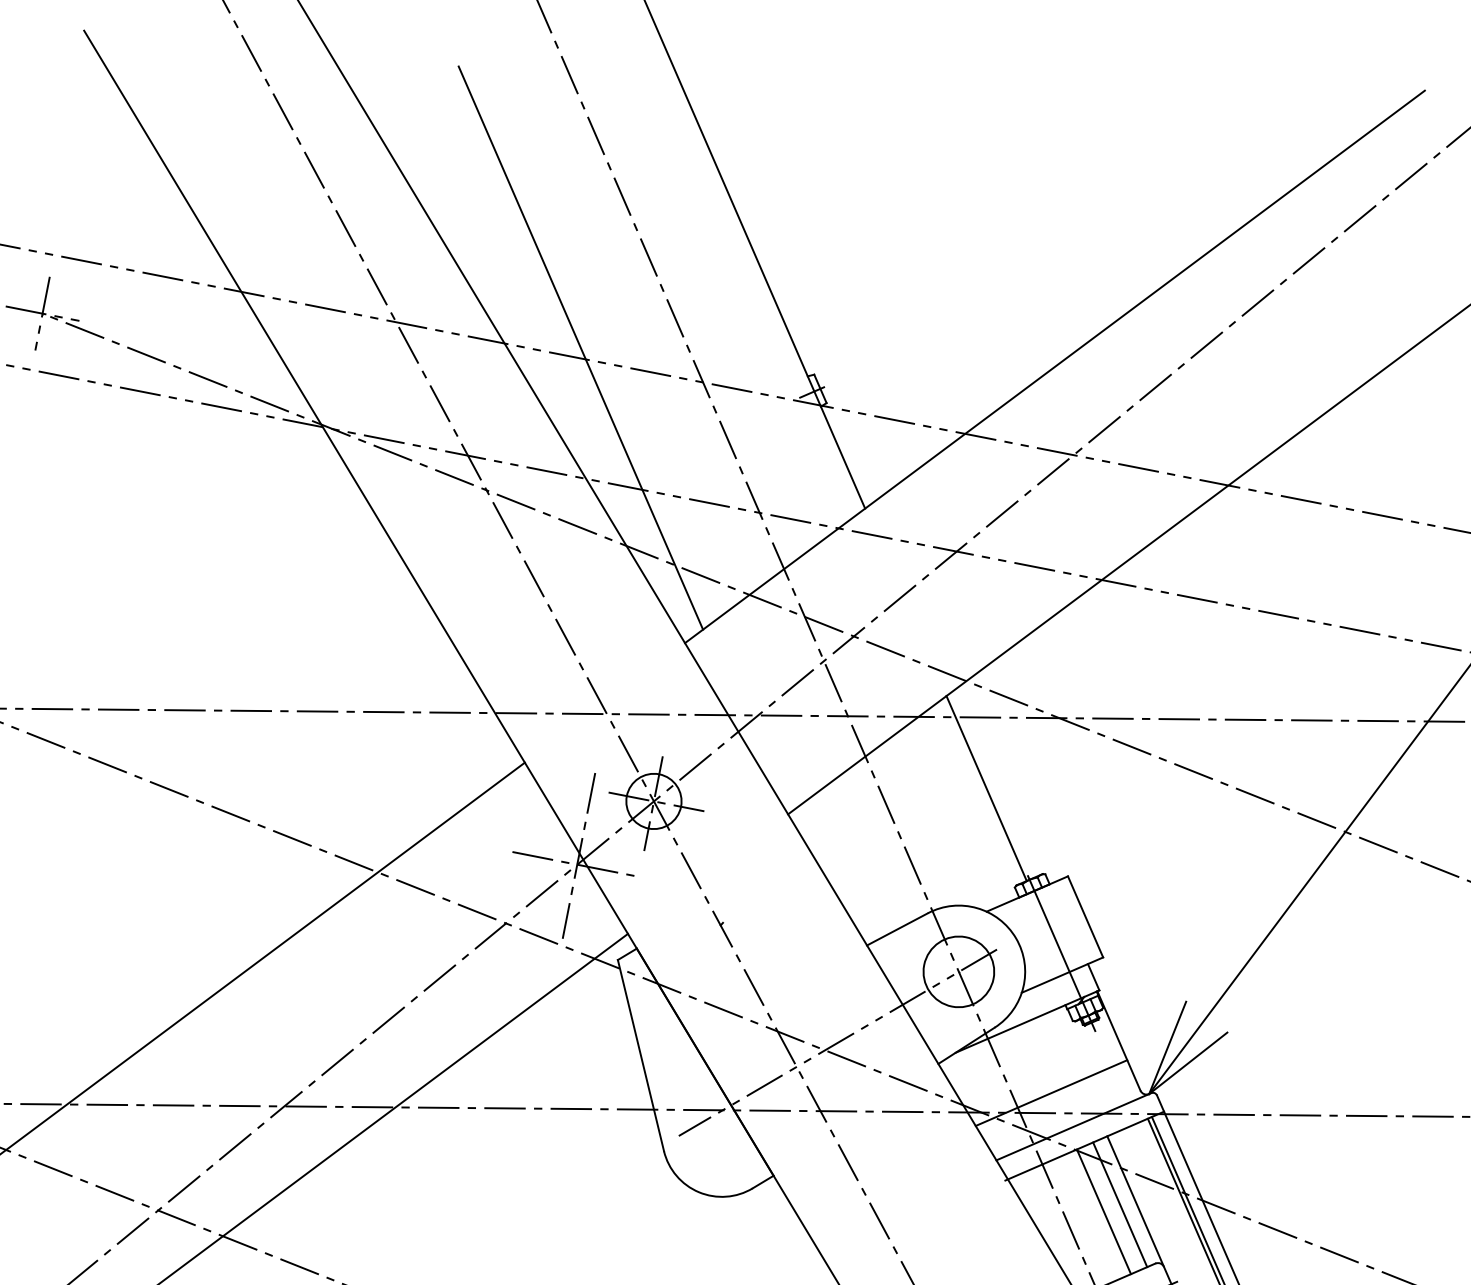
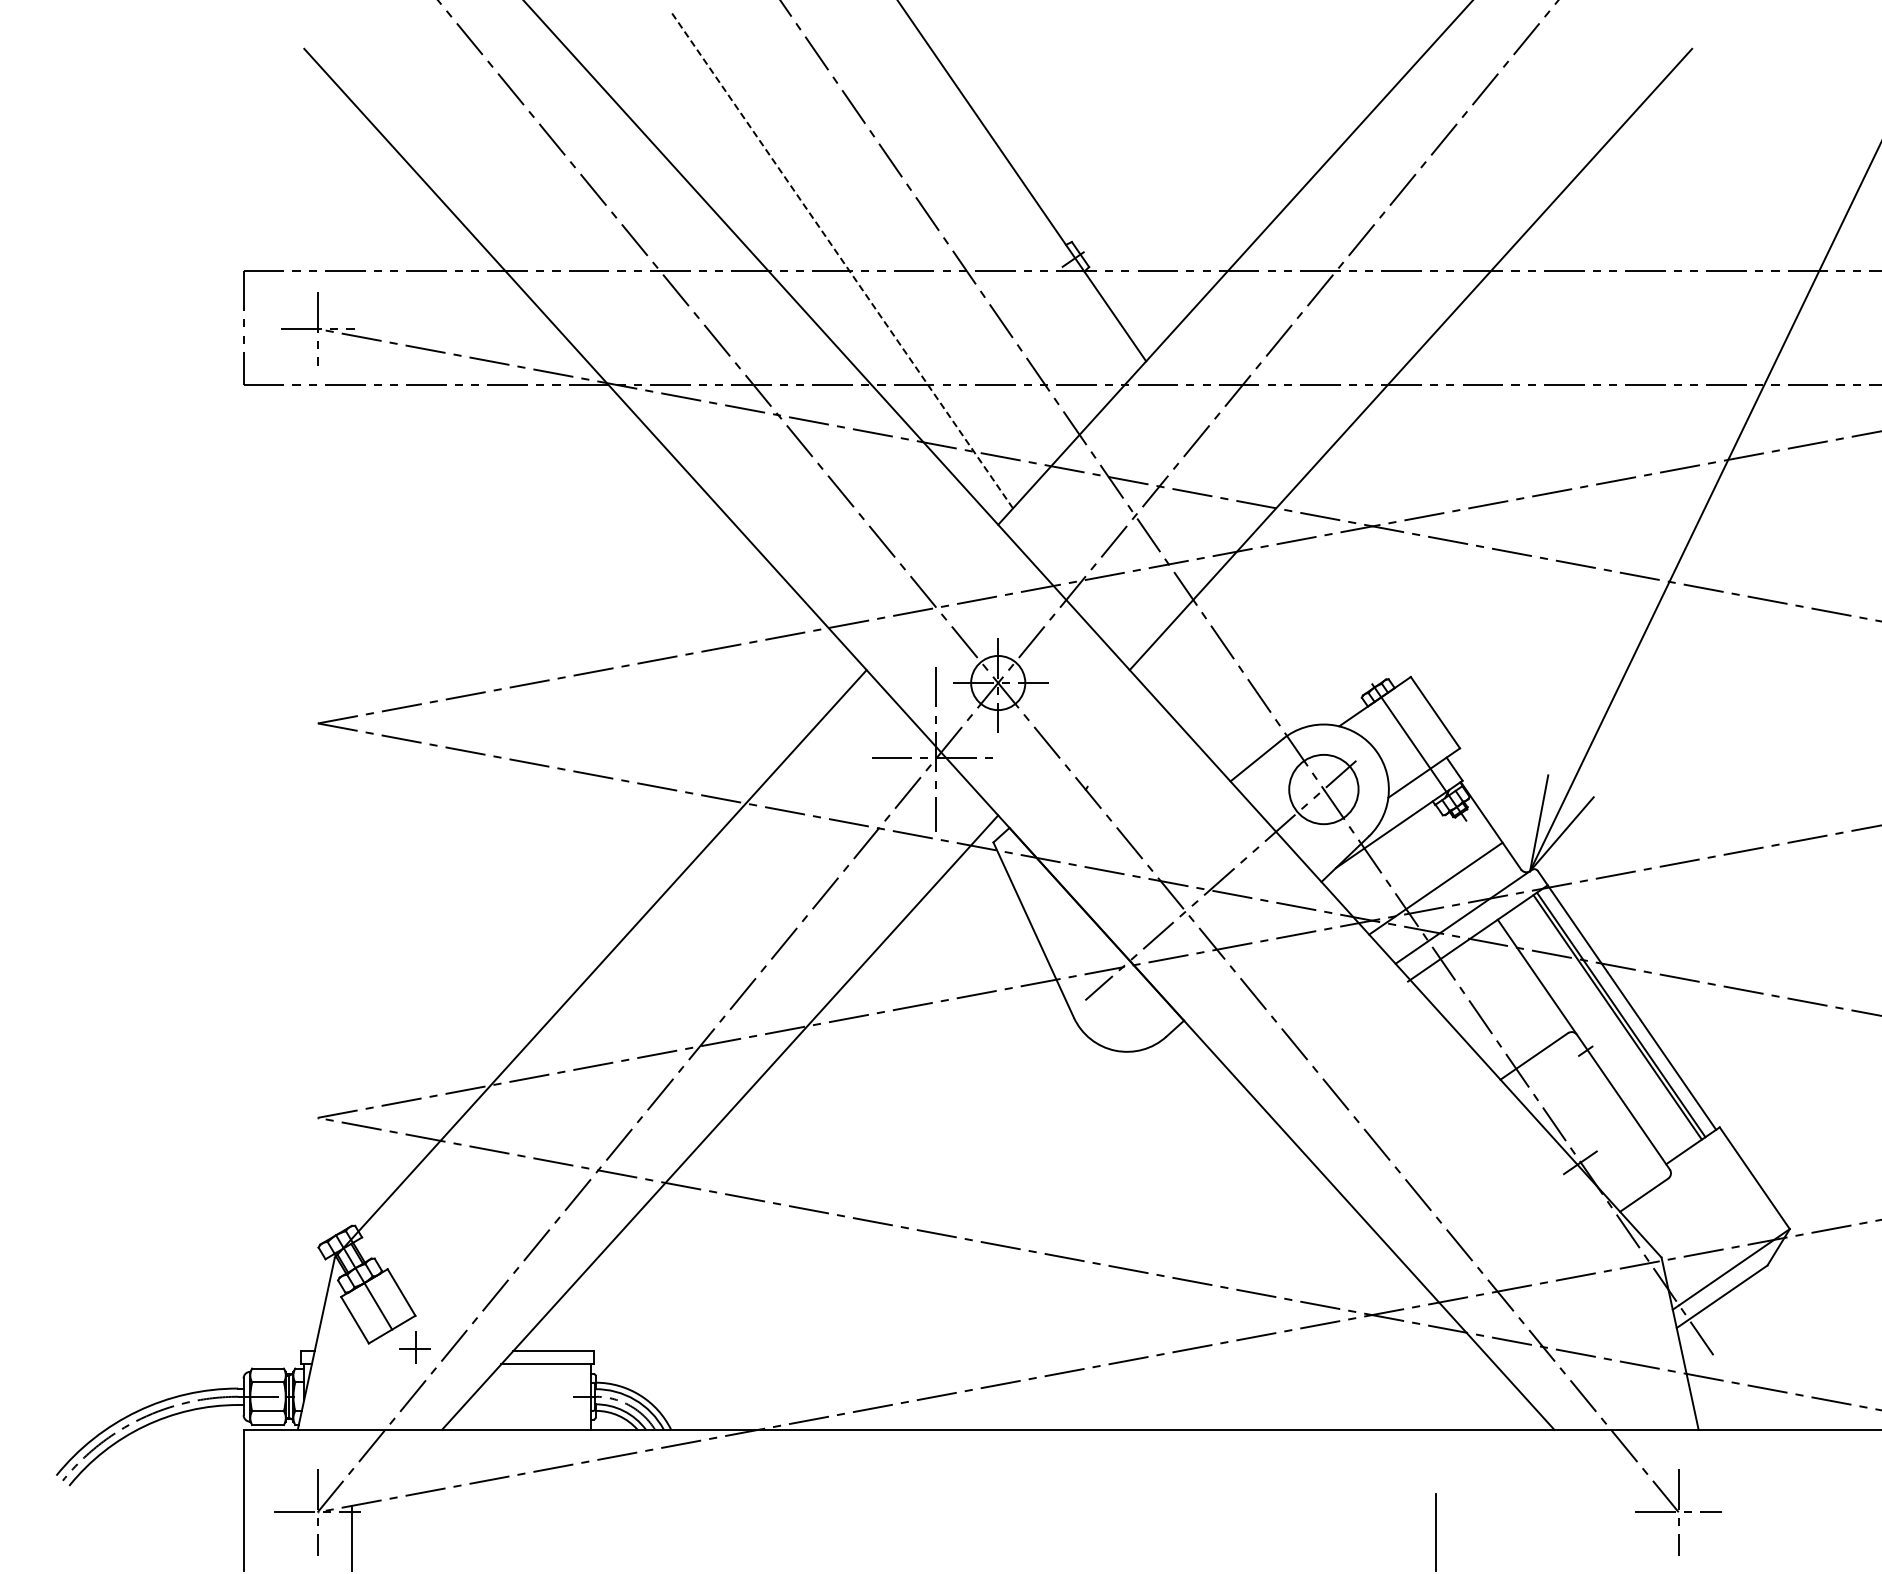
line: (581, 348) -> (842, 260), solid -> dashed
line: (986, 788) -> (1315, 607), removed
line: (1119, 1204) -> (1522, 983), removed
line: (1103, 1211) -> (1508, 992), removed

